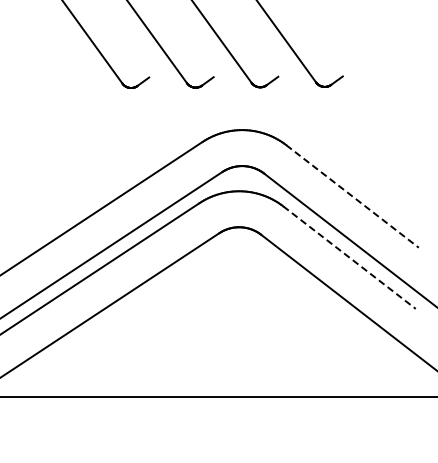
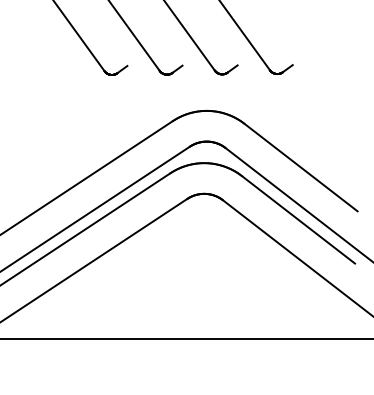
line: (352, 196) -> (301, 167), dashed -> solid
line: (349, 257) -> (298, 219), dashed -> solid

